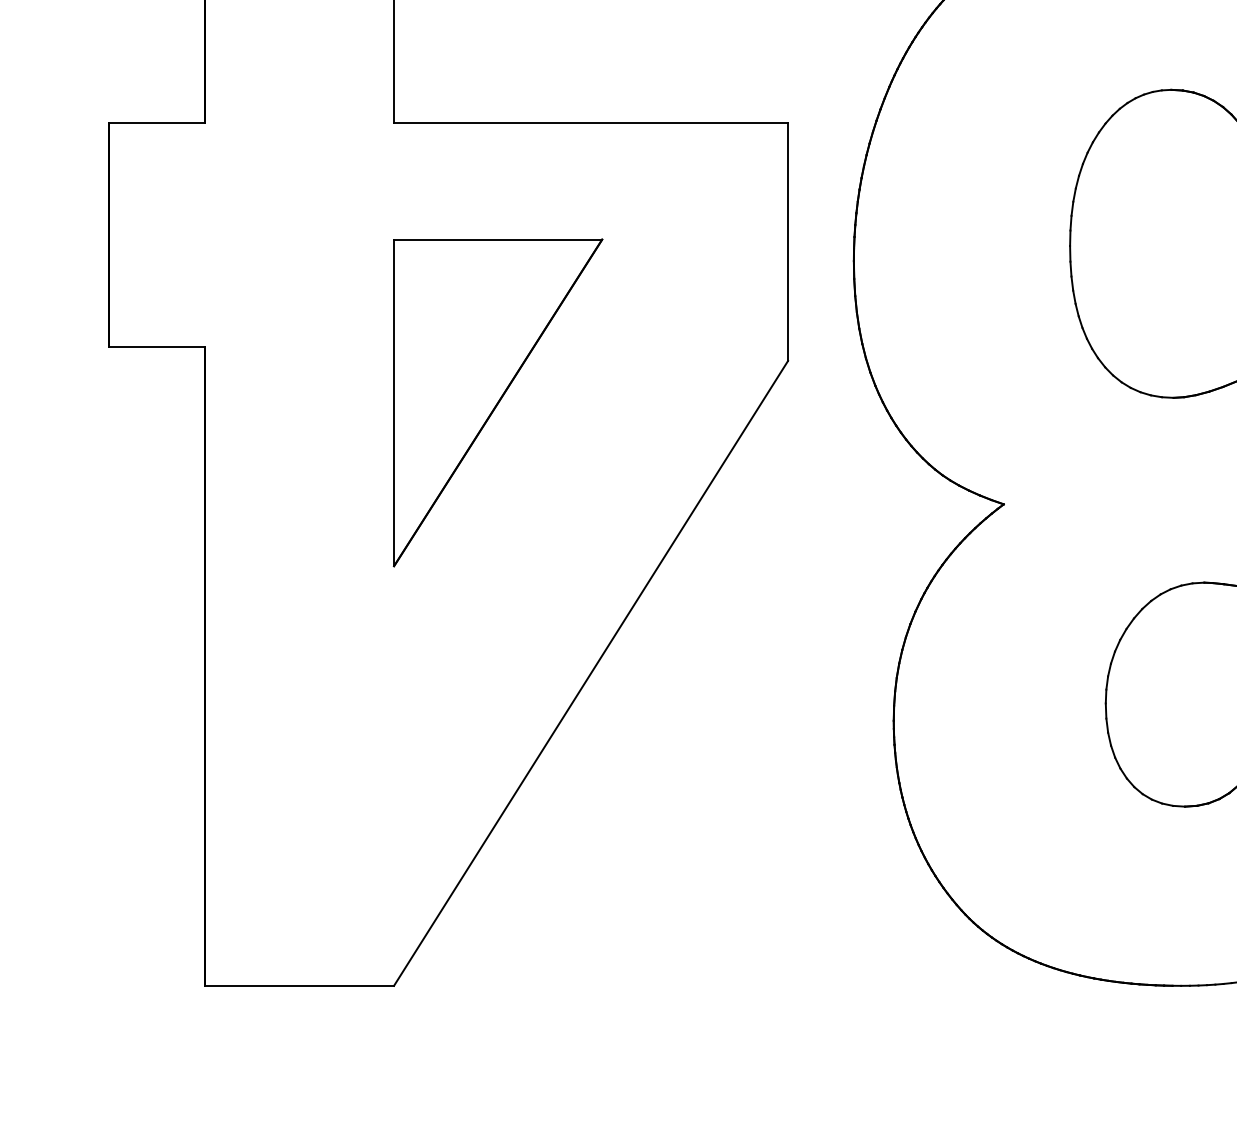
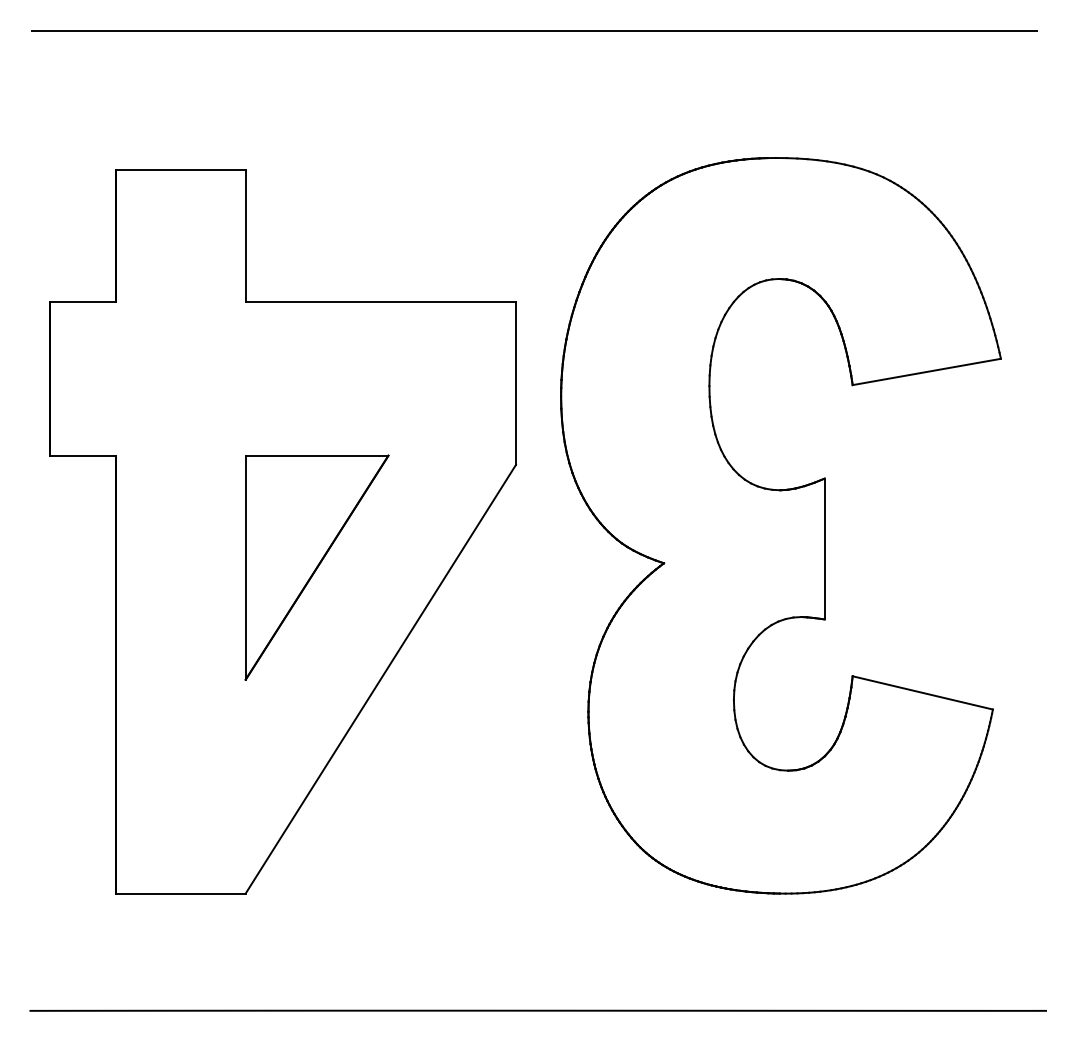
part: (497, 402) -> (316, 567), moved

